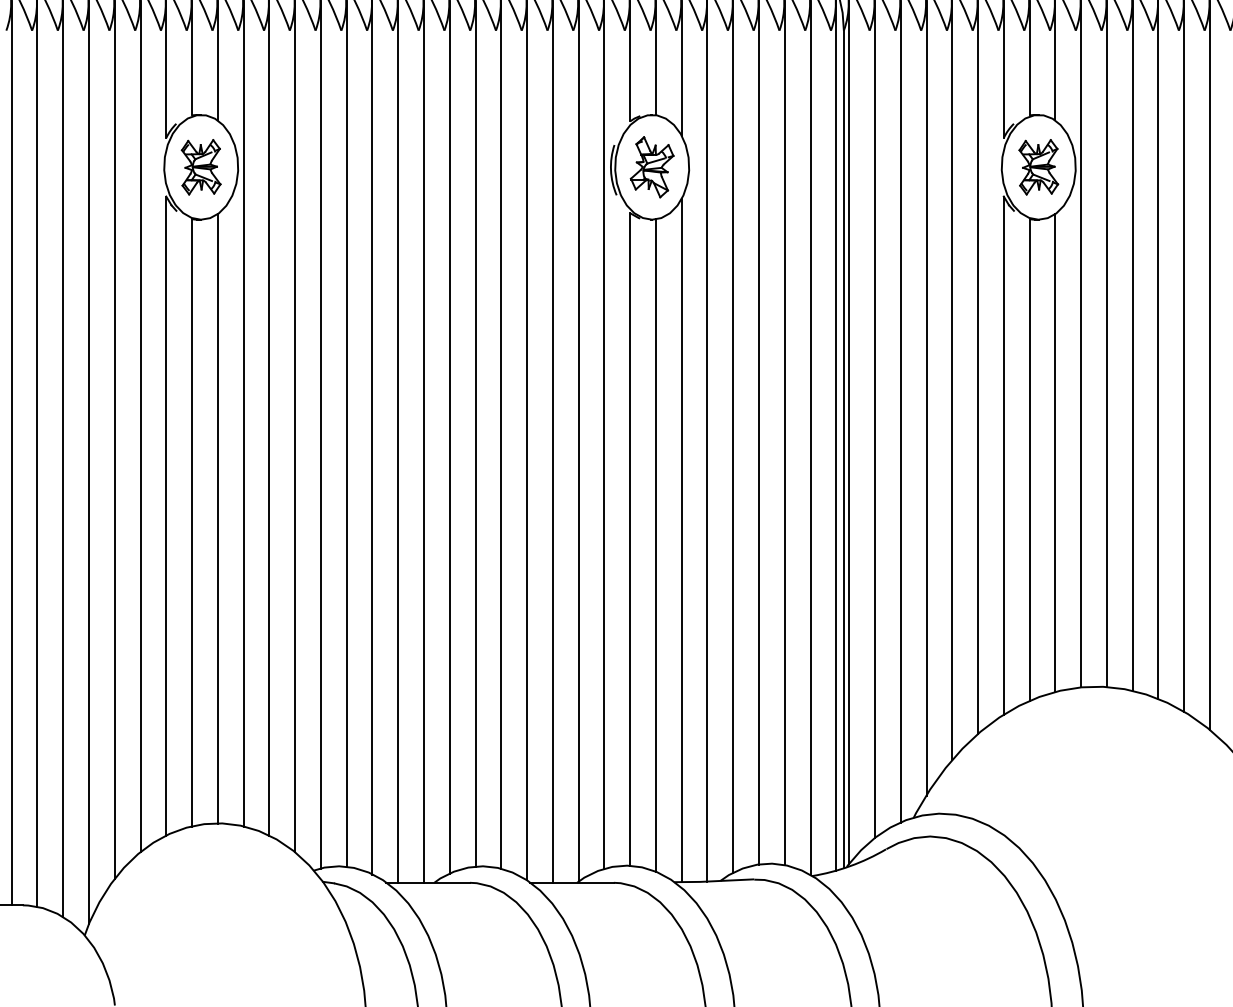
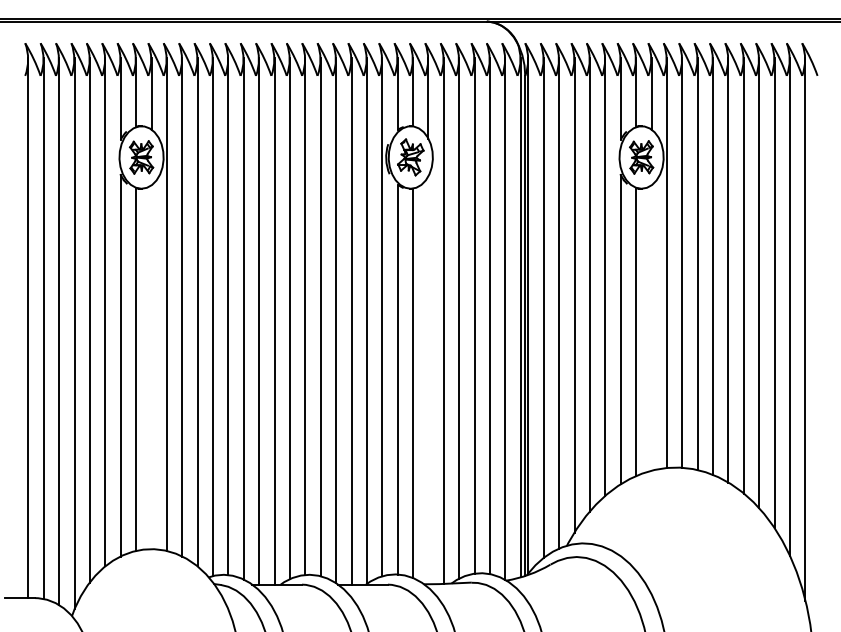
line: (1055, 452) -> (651, 327), removed
line: (217, 519) -> (151, 367), removed
line: (681, 540) -> (428, 380), removed

